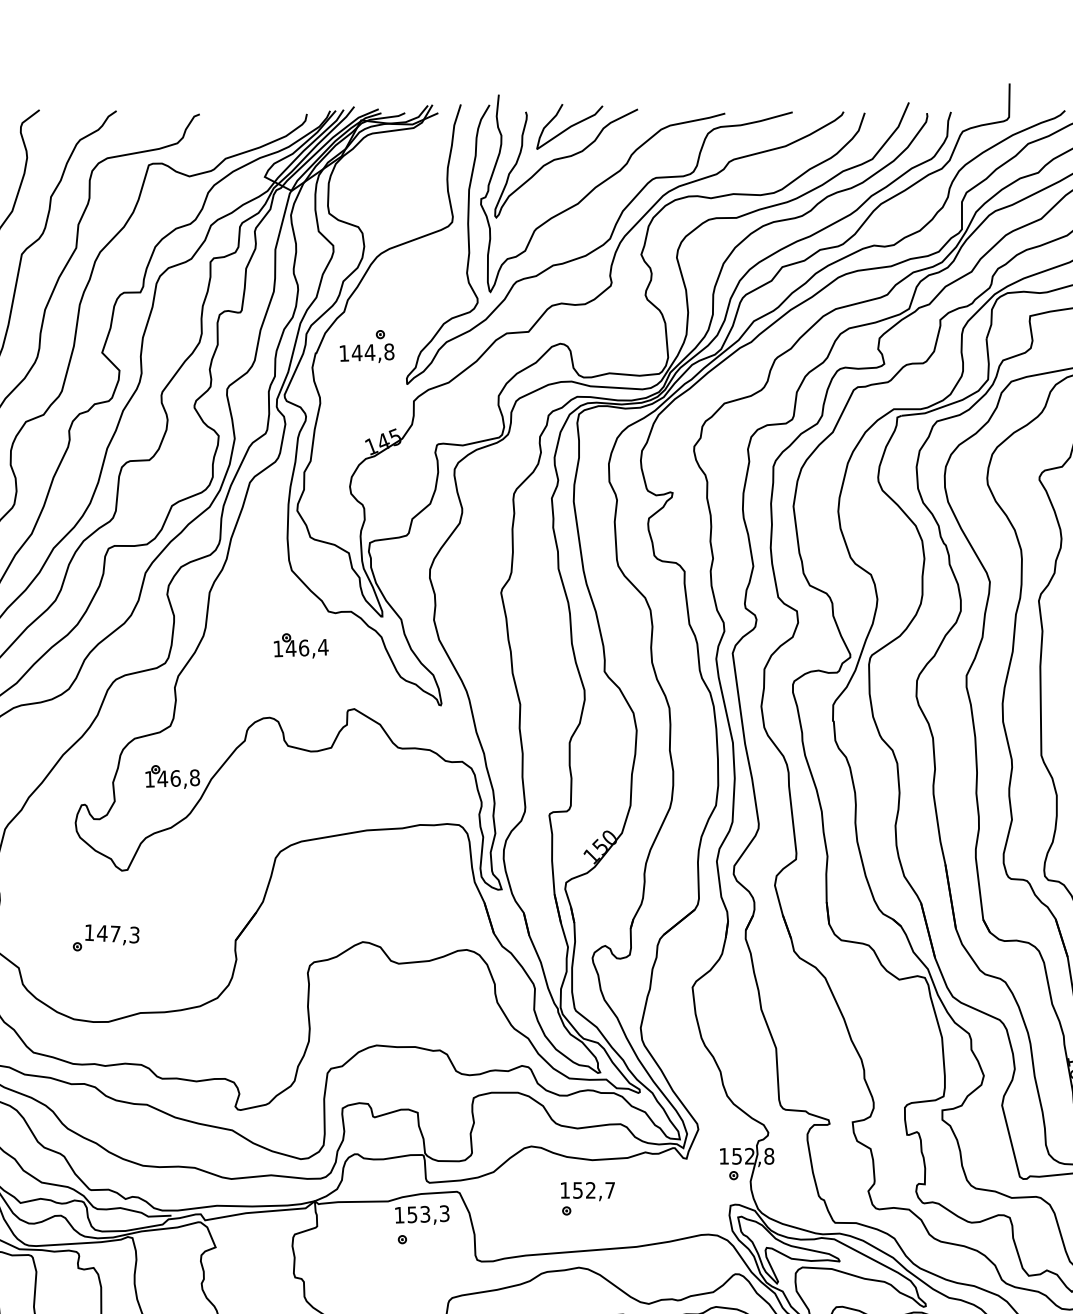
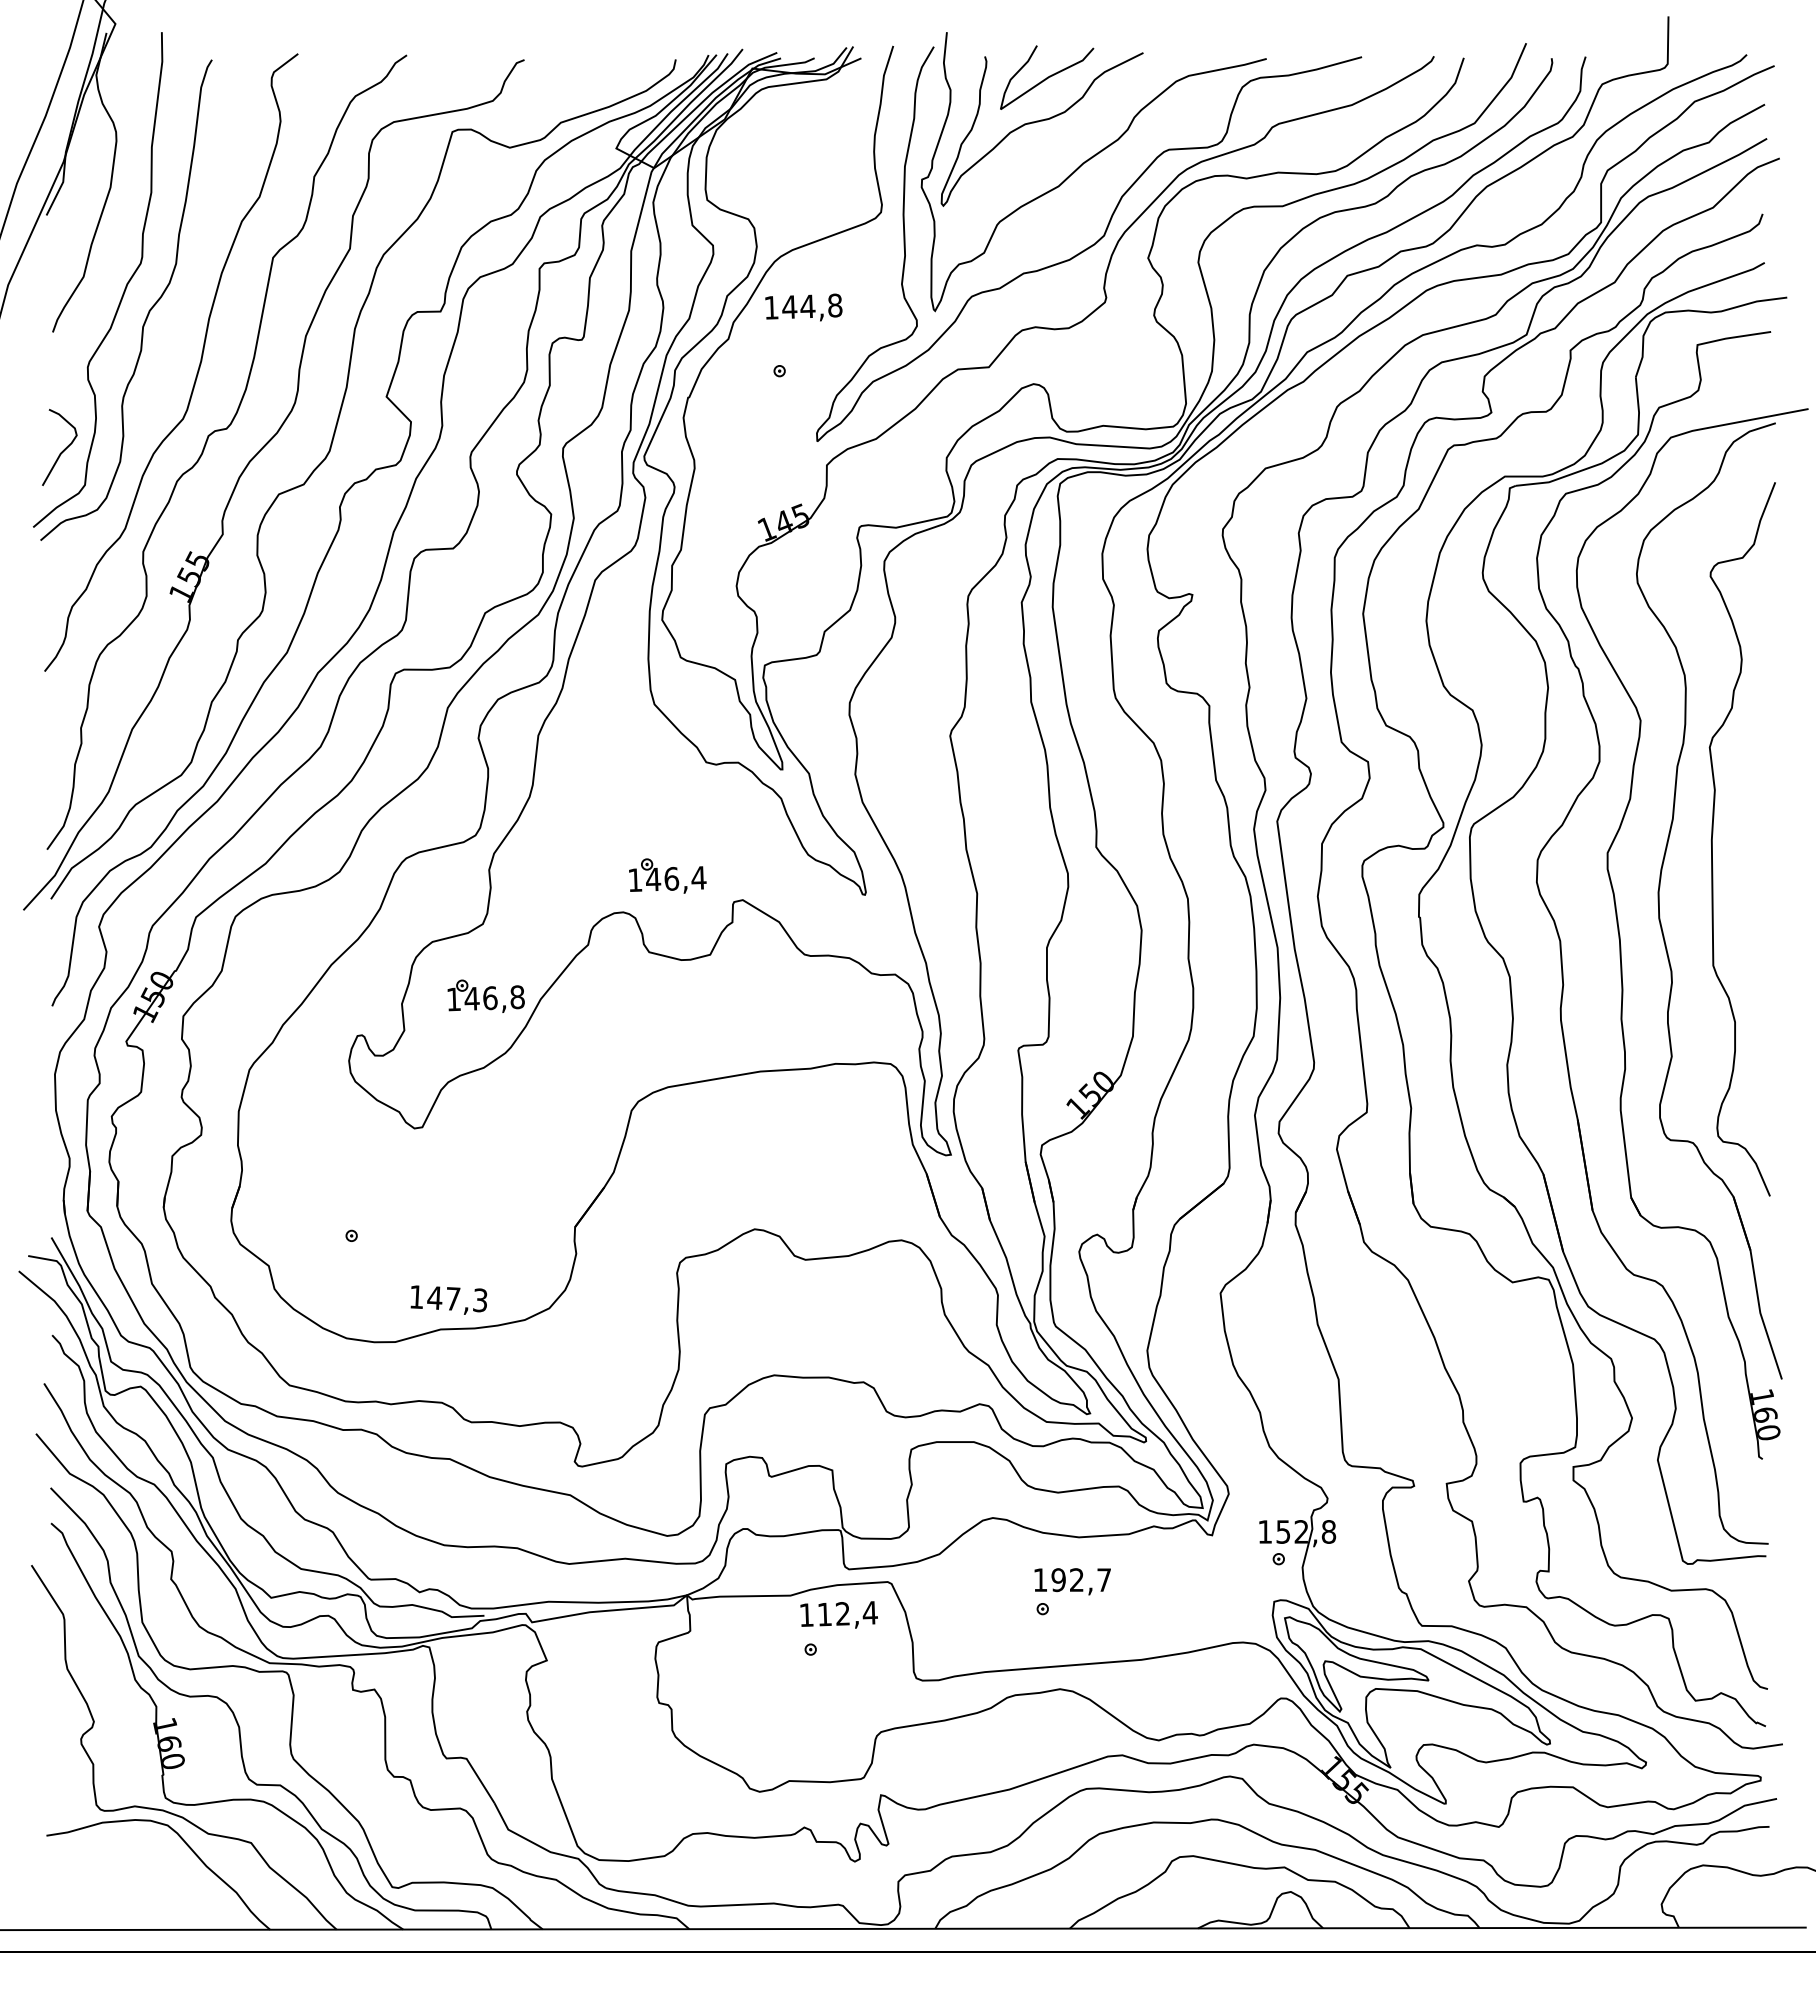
text: (366, 353) -> (803, 307), moved
part: (301, 645) -> (667, 875), moved
text: (112, 934) -> (448, 1299), moved
text: (577, 1190) -> (1058, 1579), 152,7 -> 192,7
text: (428, 1214) -> (847, 1613), 153,3 -> 112,4

